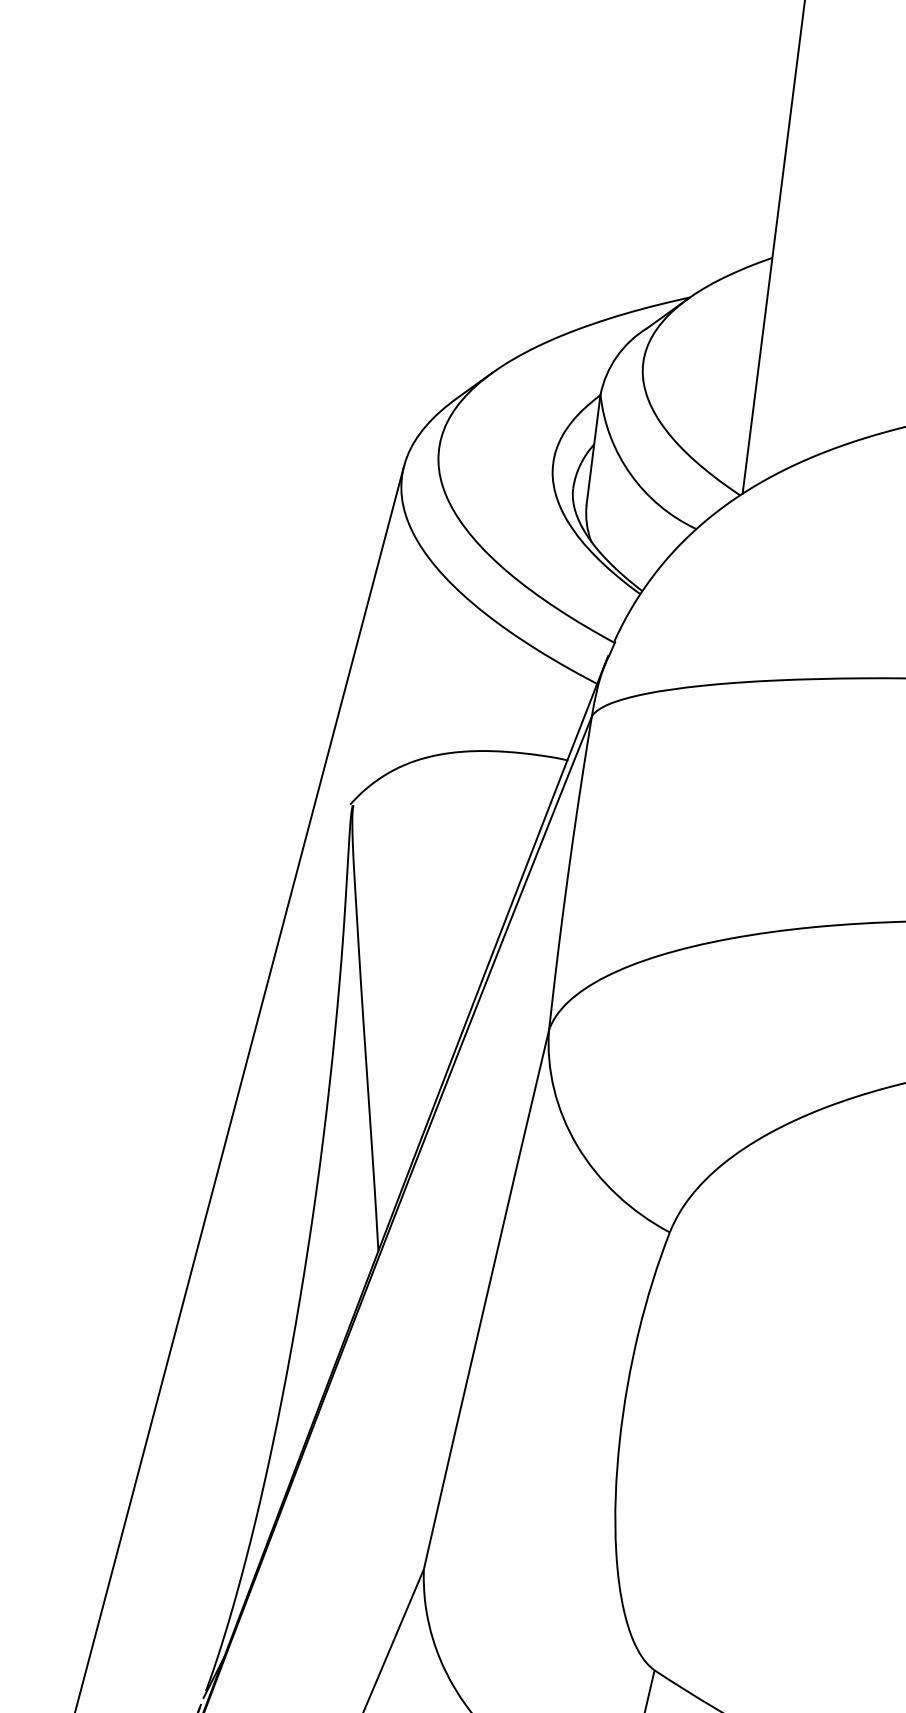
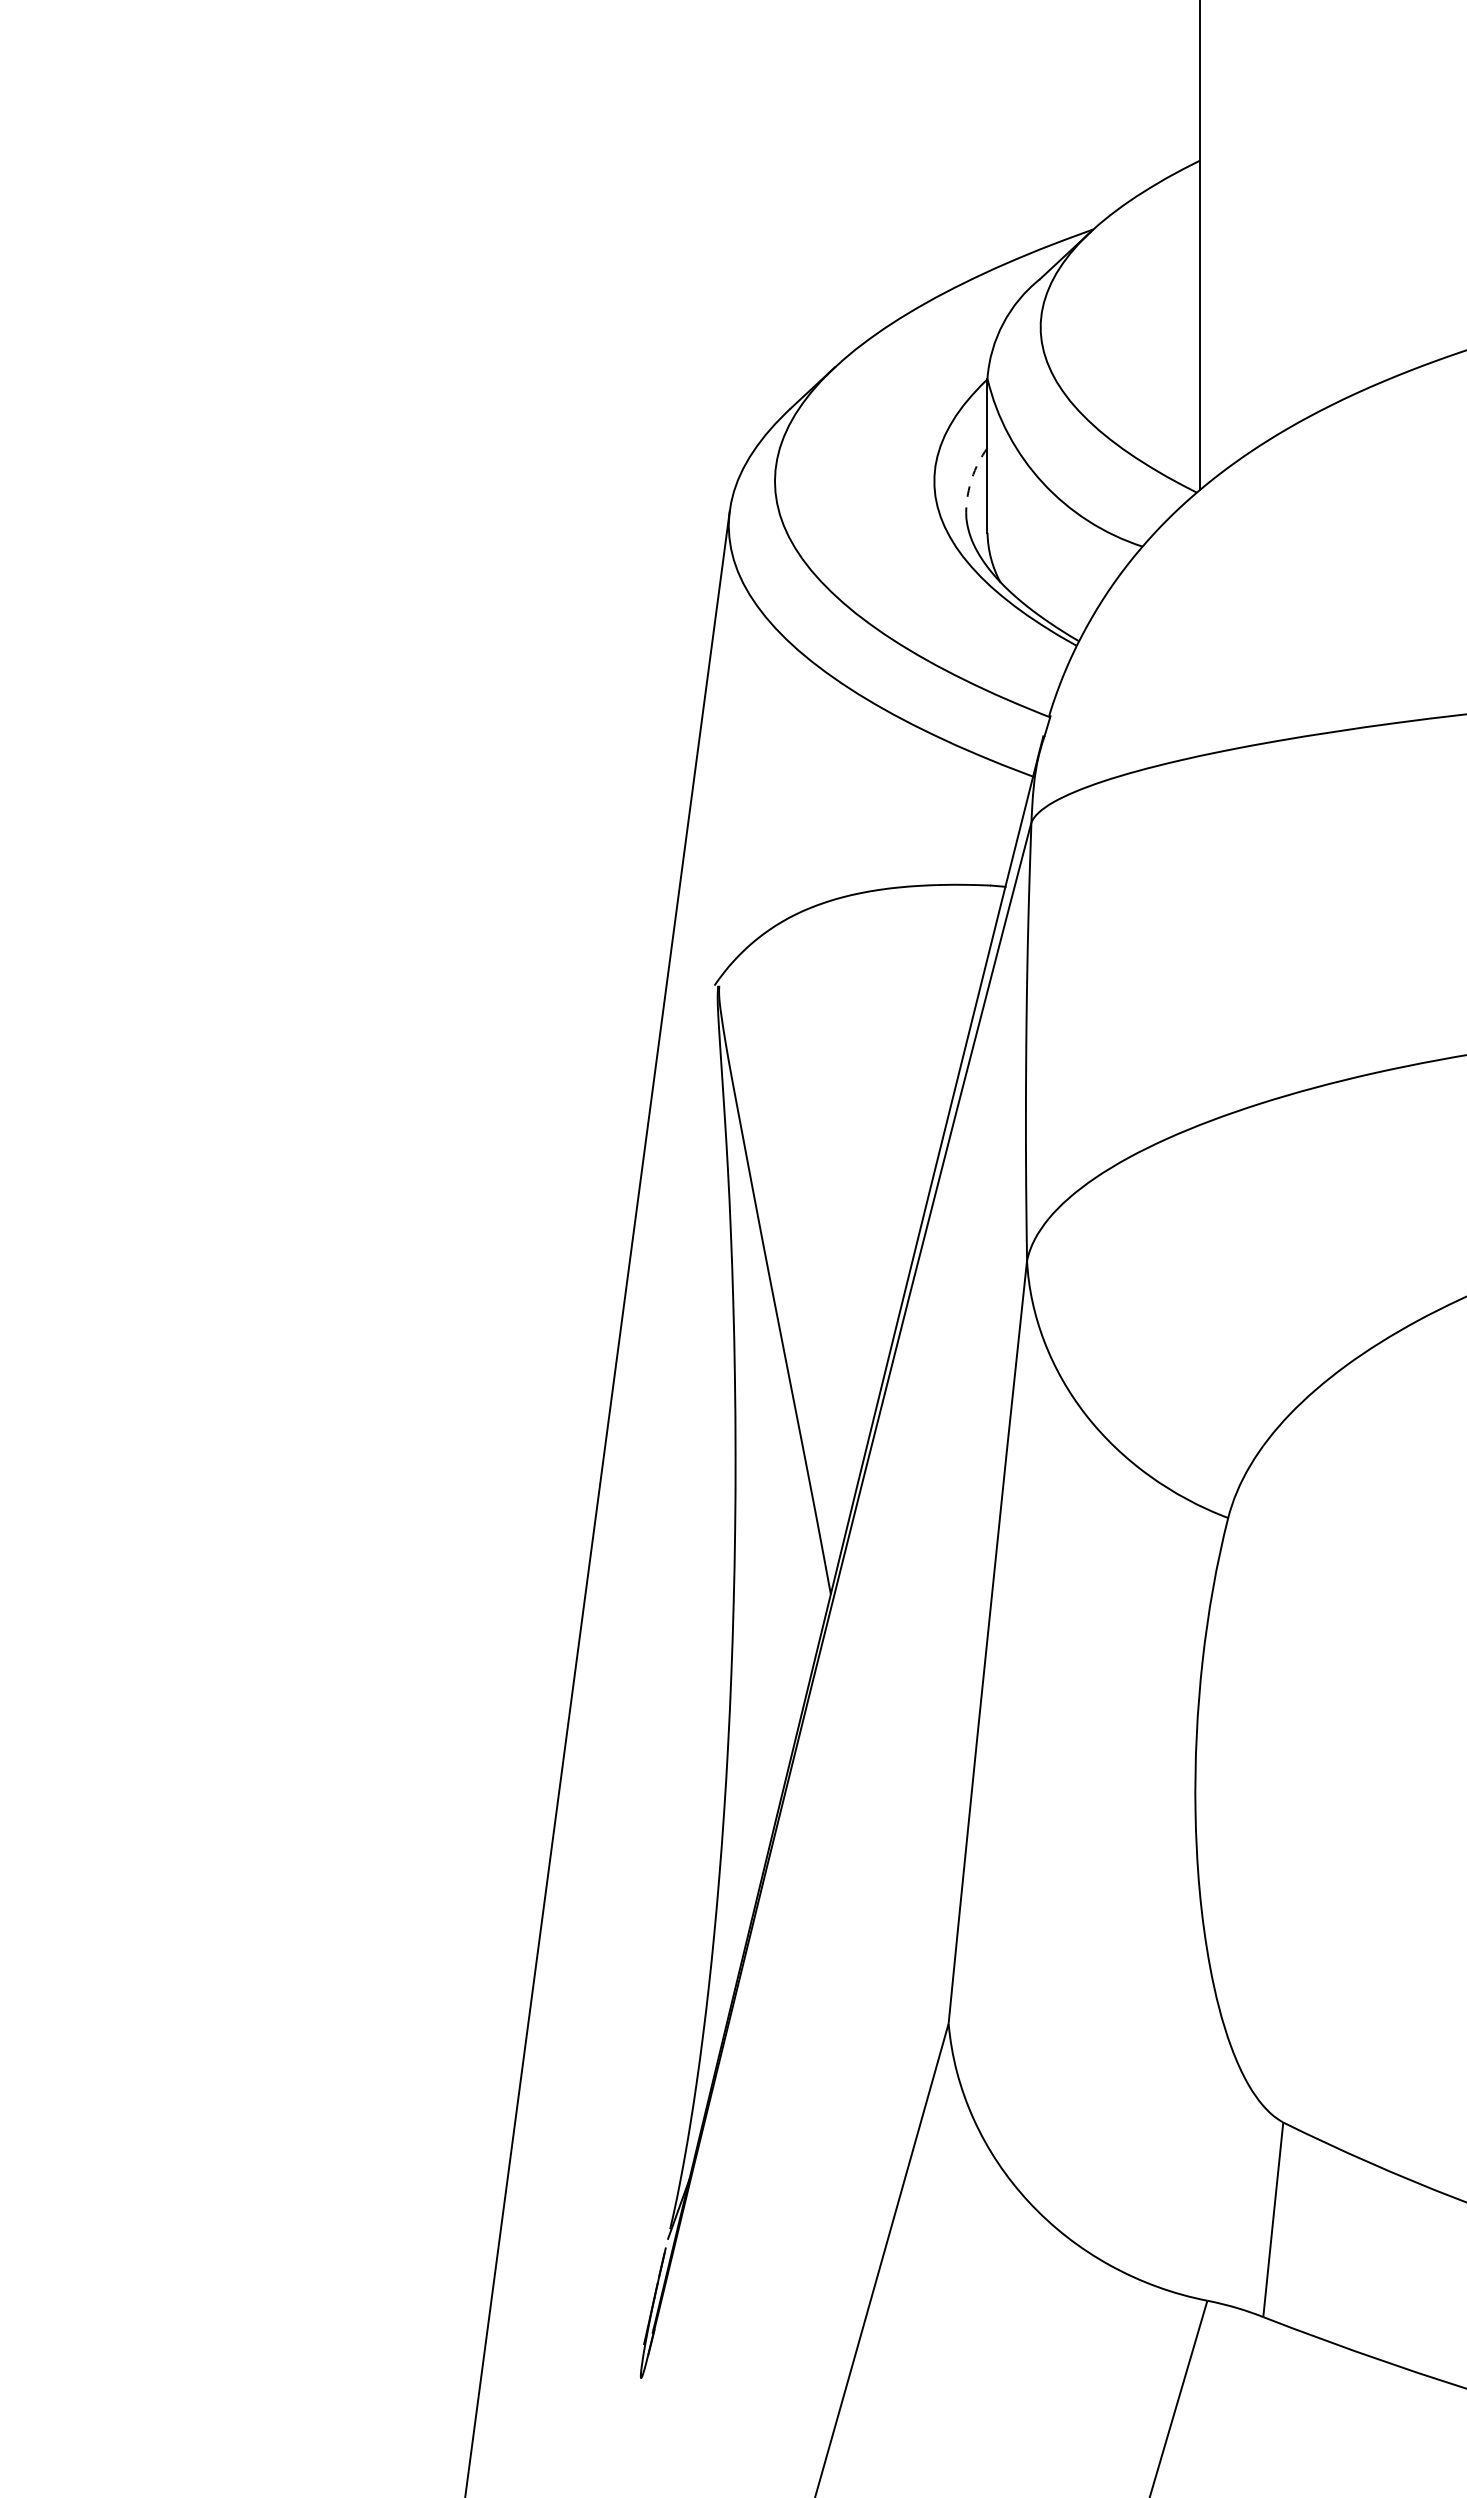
arc: (580, 464) -> (971, 478), solid -> dashed

